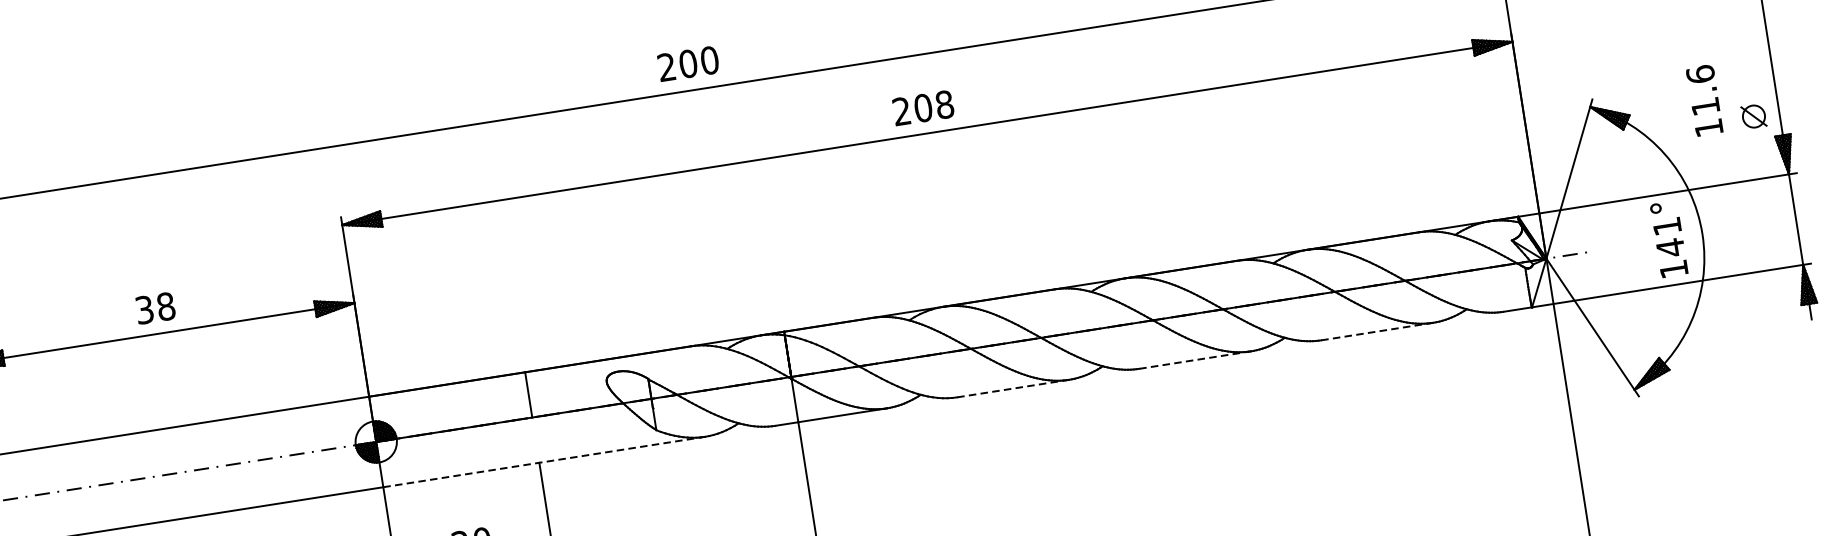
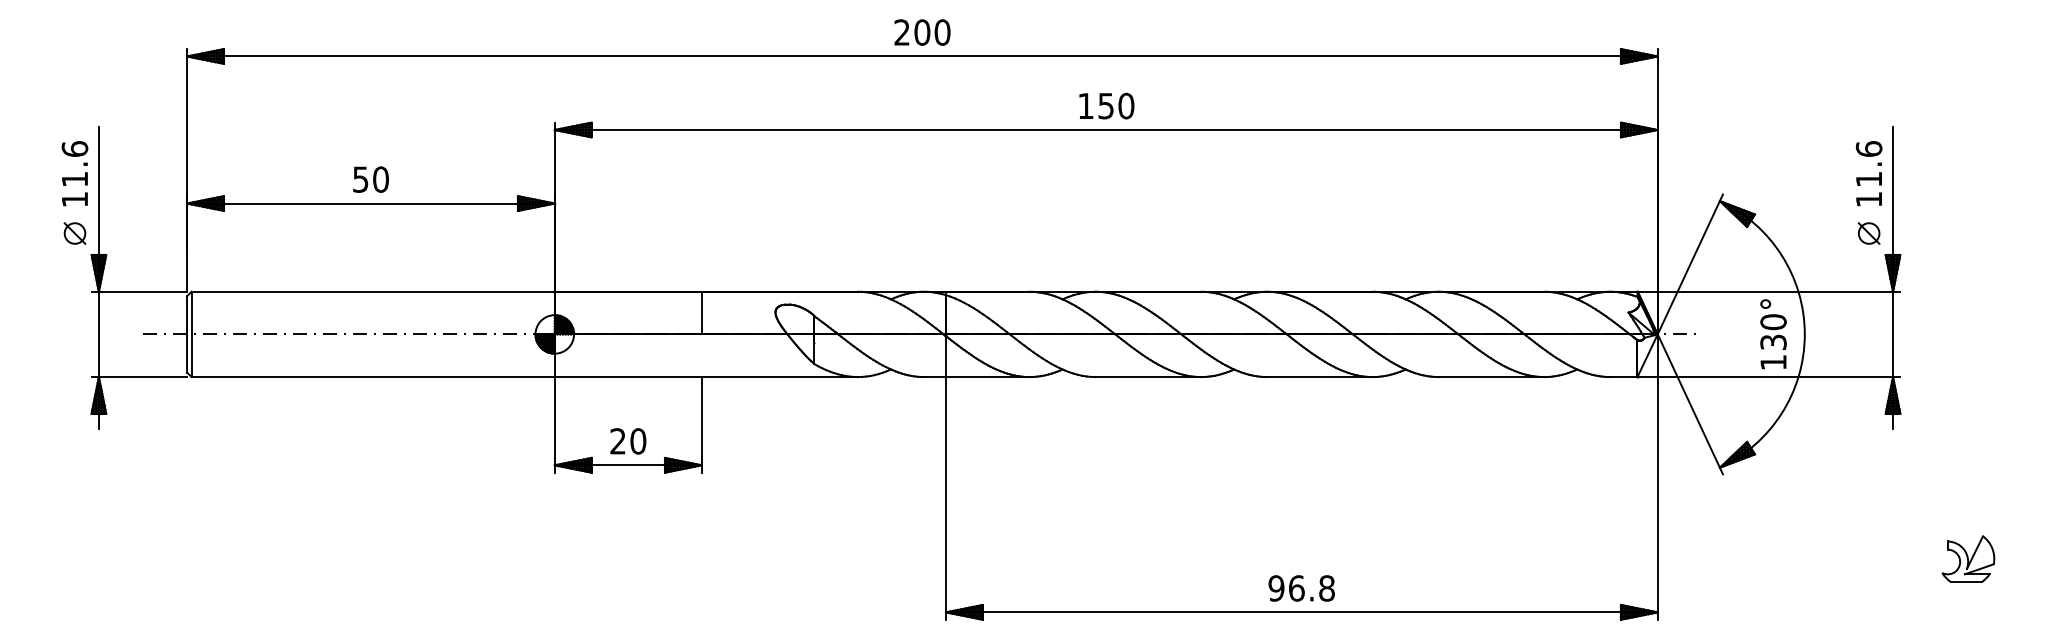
text: (688, 63) -> (922, 32), moved
text: (1704, 100) -> (1868, 173), moved
text: (923, 107) -> (1106, 105), 208 -> 150
text: (1668, 237) -> (1773, 332), 141° -> 130°
text: (154, 308) -> (370, 179), 38 -> 50
line: (1377, 332) -> (1491, 377), dashed -> solid
line: (1194, 360) -> (1319, 377), dashed -> solid
line: (1013, 389) -> (1148, 377), dashed -> solid
line: (544, 462) -> (706, 377), dashed -> solid

